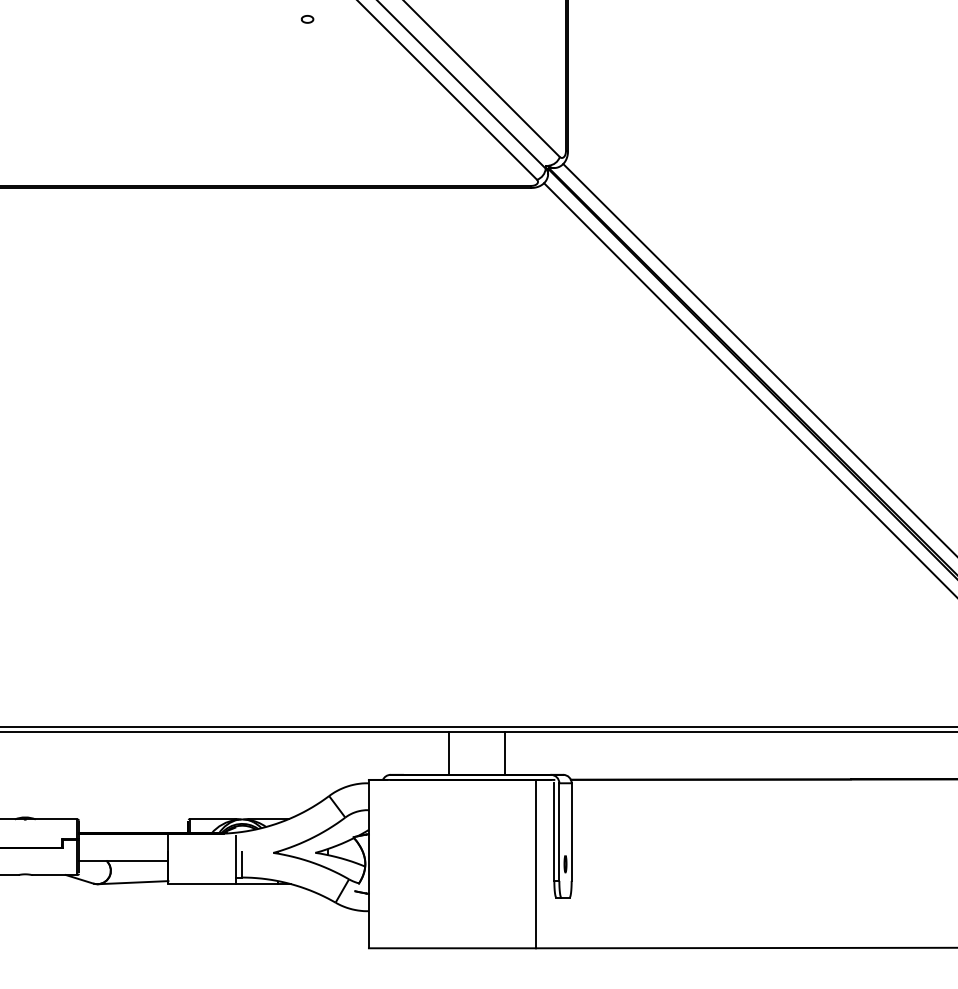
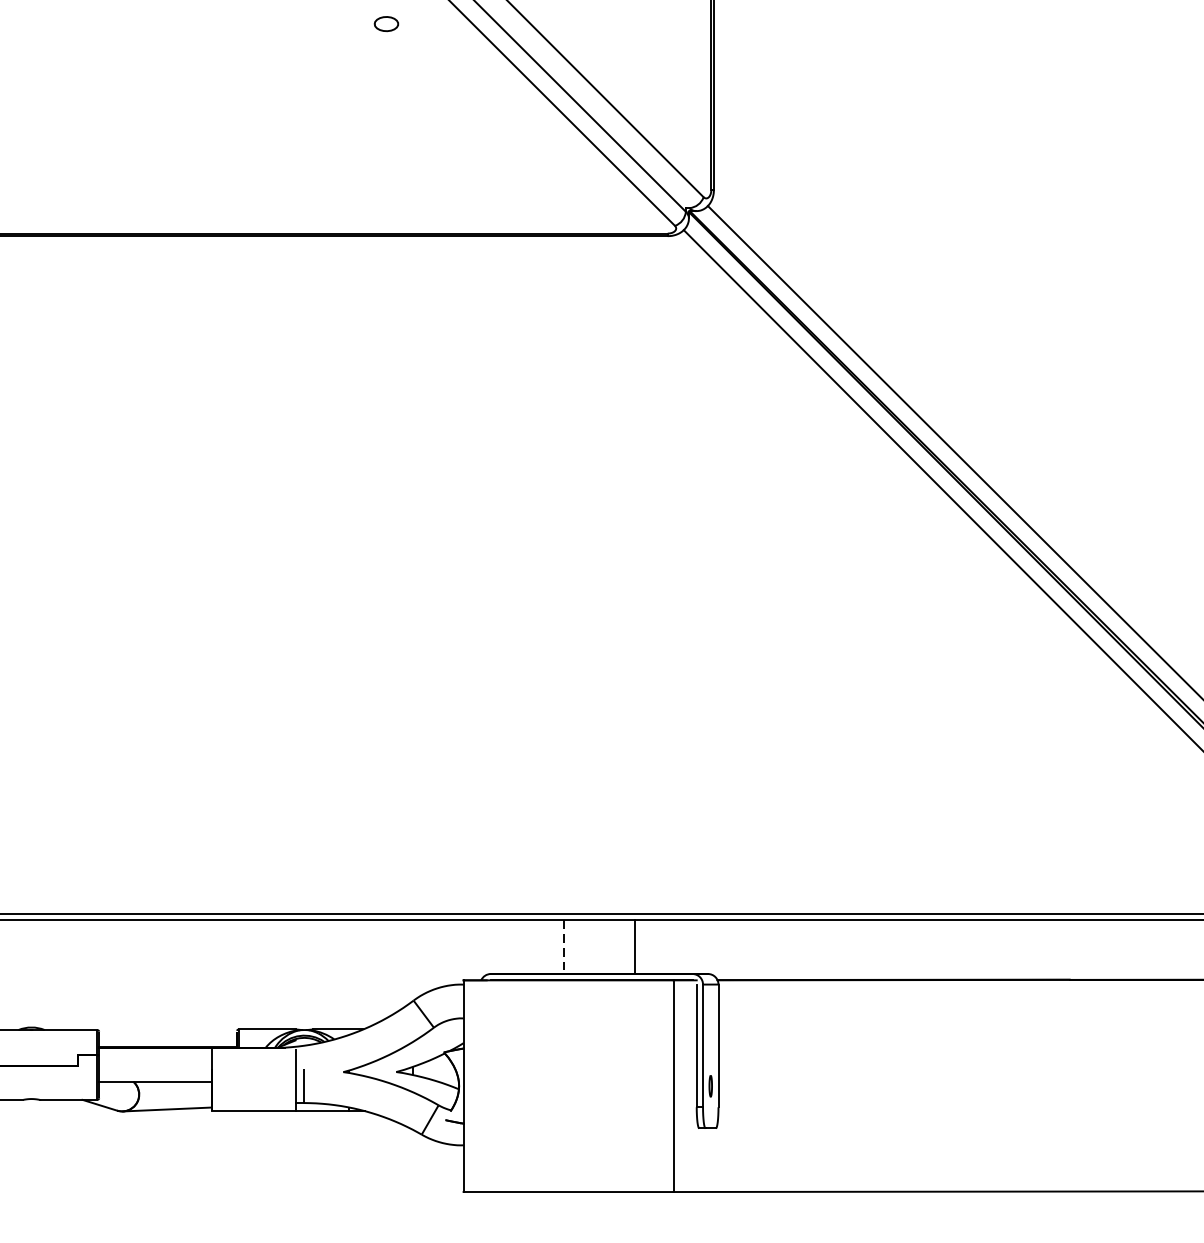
part: (307, 19) -> (386, 24), size x1.6
line: (448, 753) -> (563, 947), solid -> dashed

